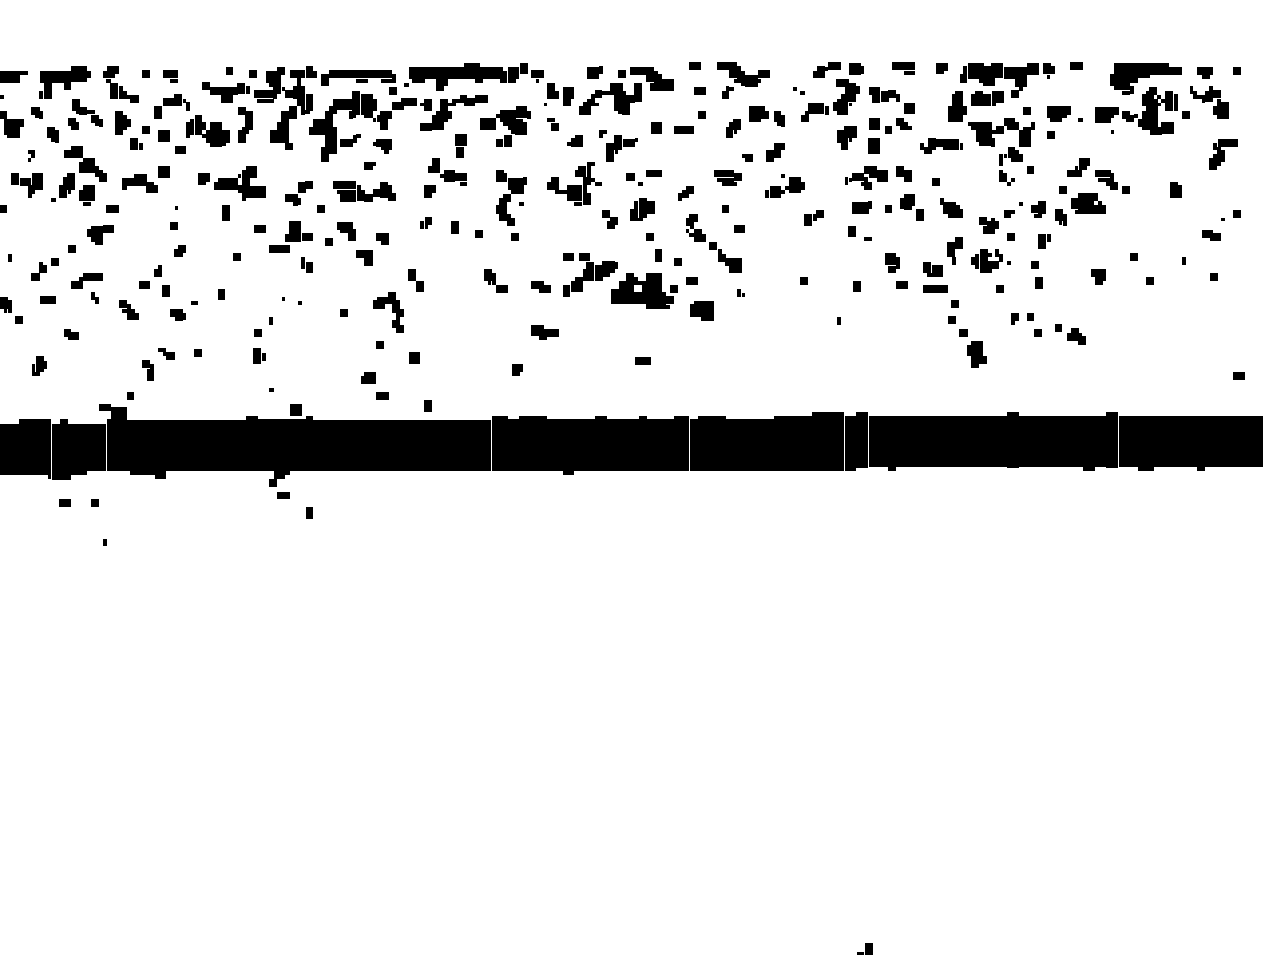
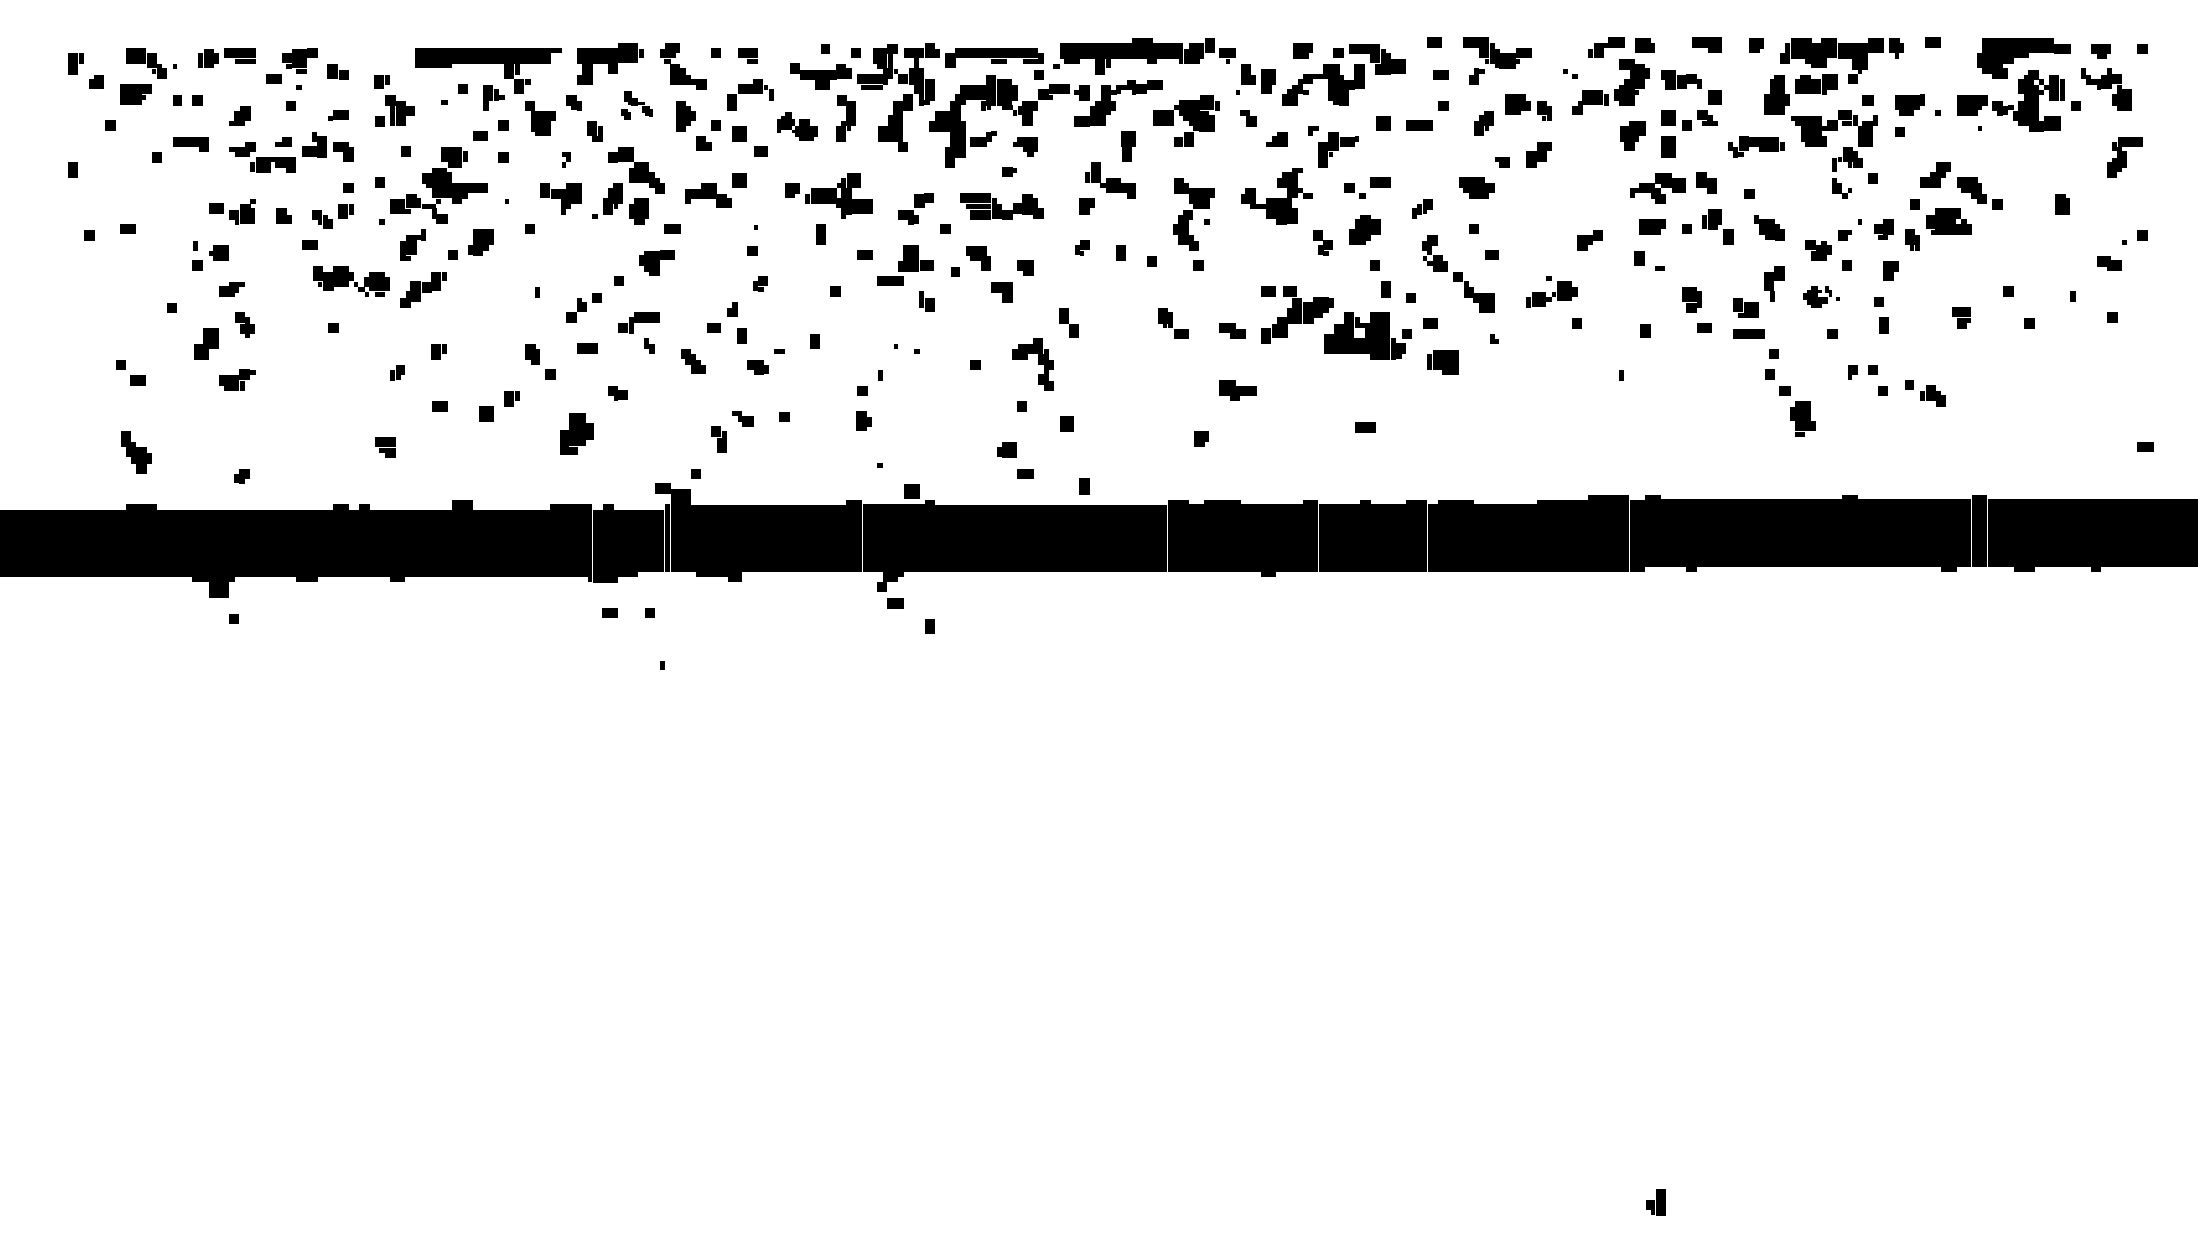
part: (85, 114) -> (636, 105), size x0.7
part: (208, 130) -> (797, 126), size x0.7
part: (784, 185) -> (1551, 291), moved
part: (991, 260) -> (1821, 296), size x0.7
part: (39, 366) -> (576, 434), size x1.6

